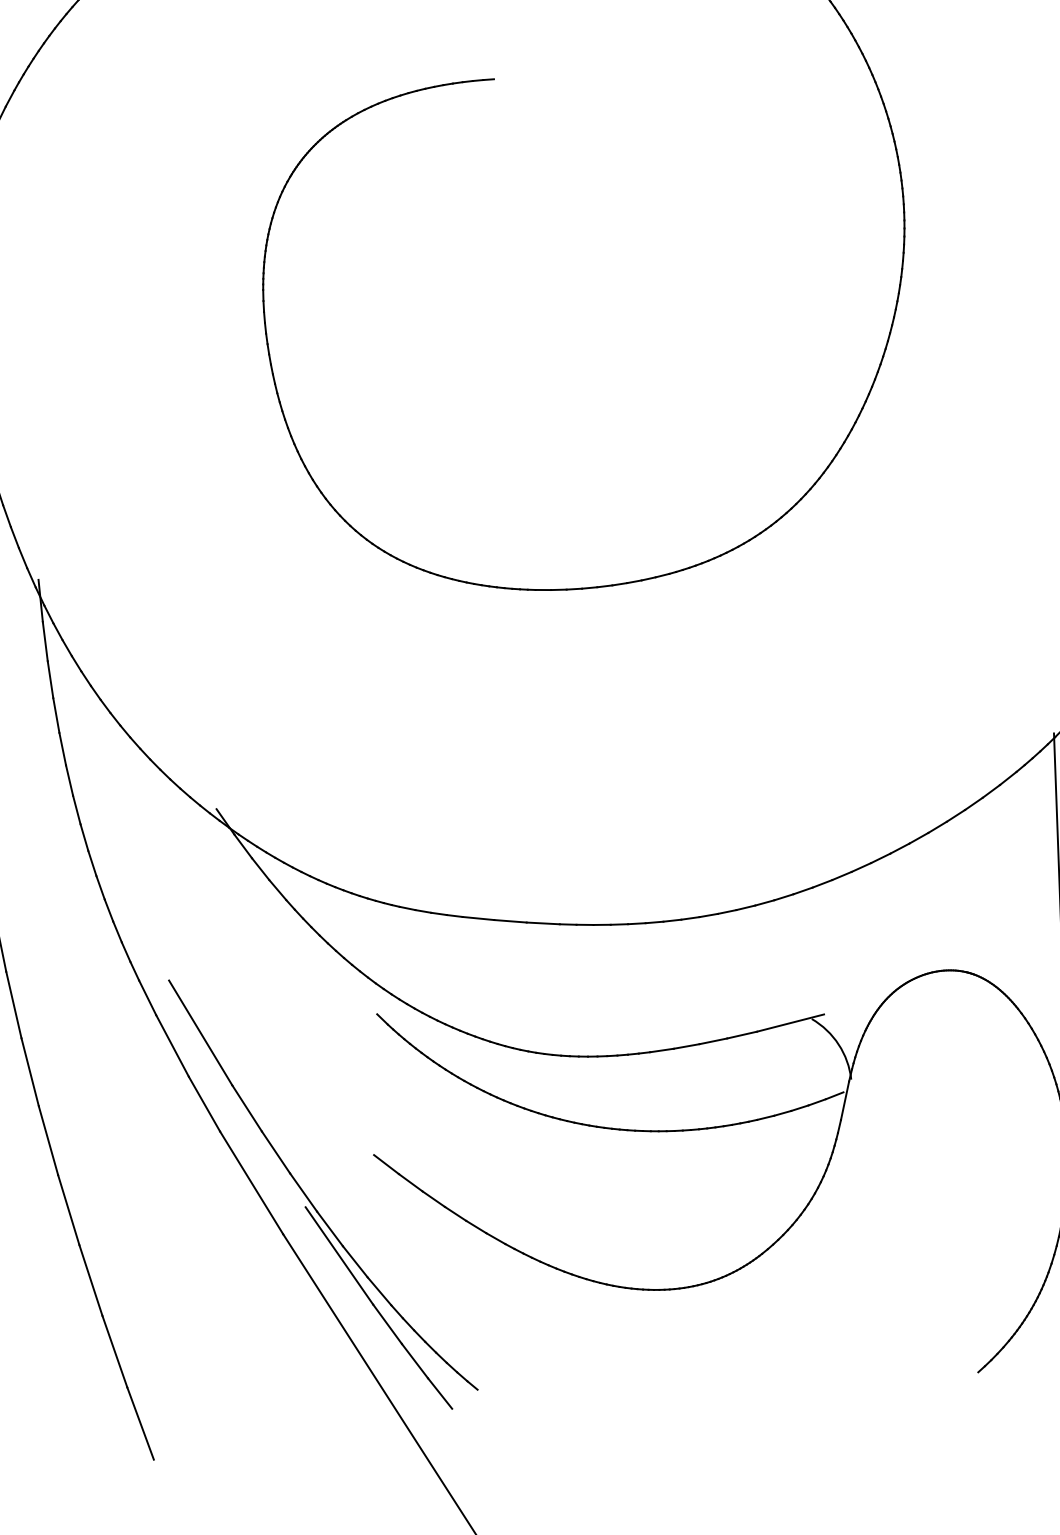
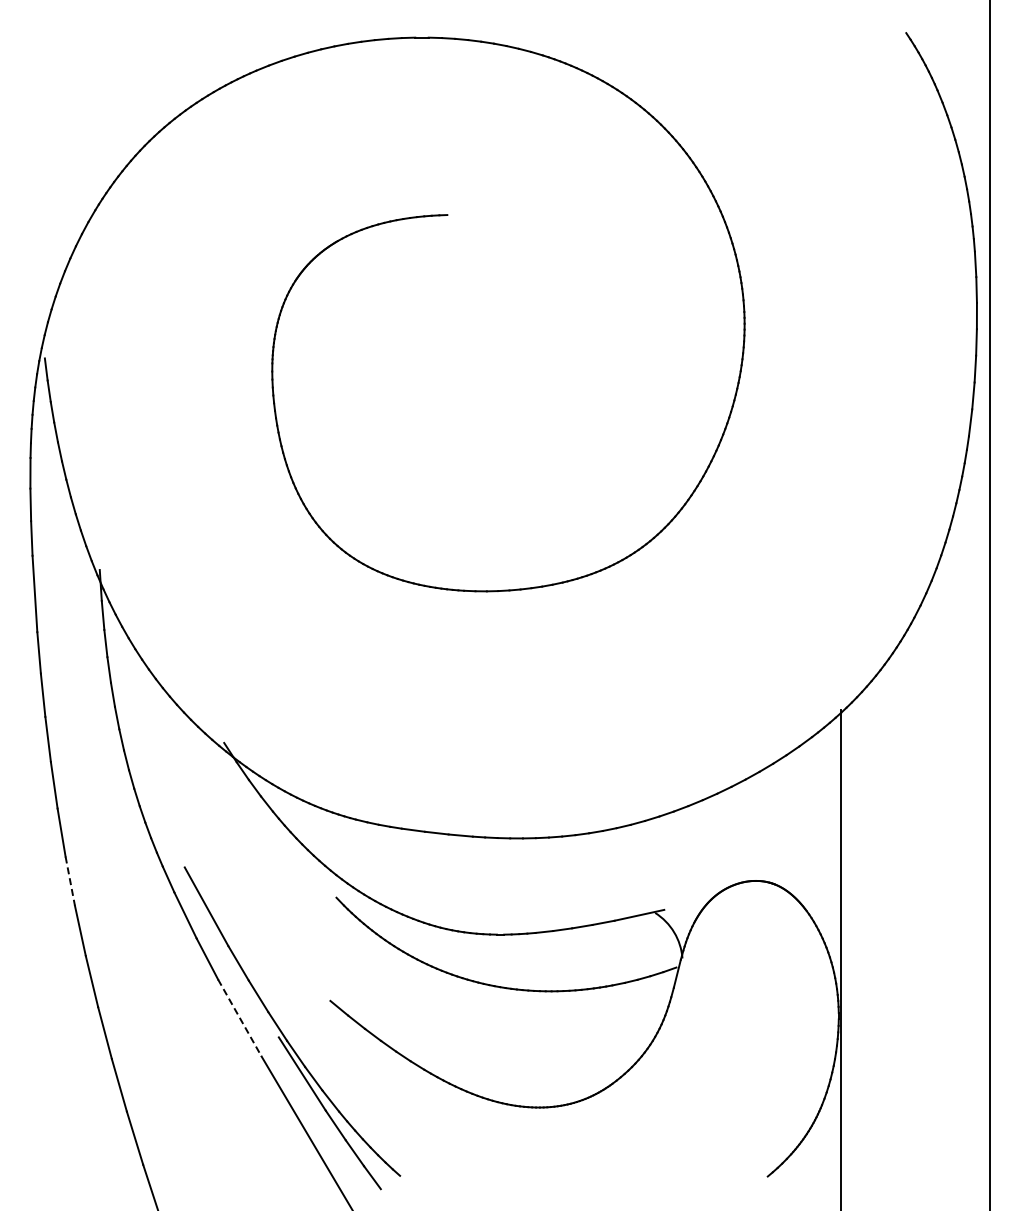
line: (14, 1005) -> (70, 881), solid -> dashed
line: (252, 1183) -> (240, 1018), solid -> dashed

